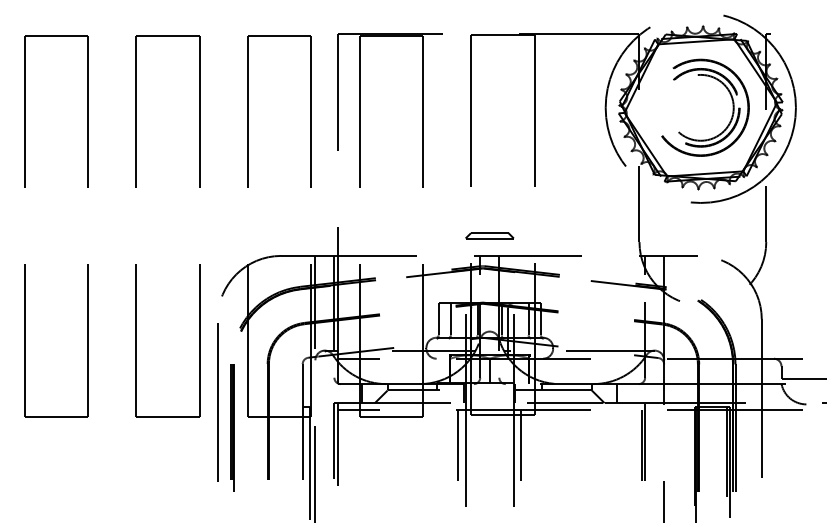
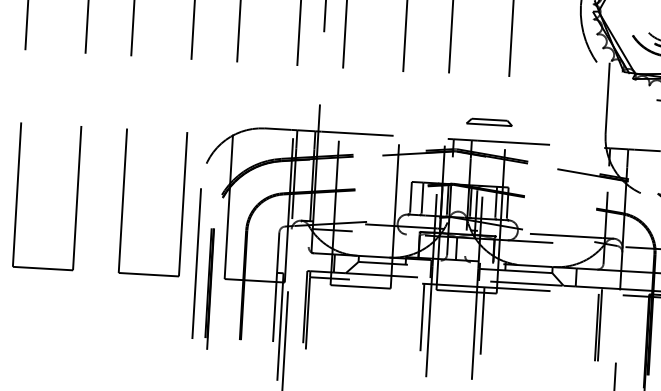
part: (489, 235) -> (489, 121), moved

